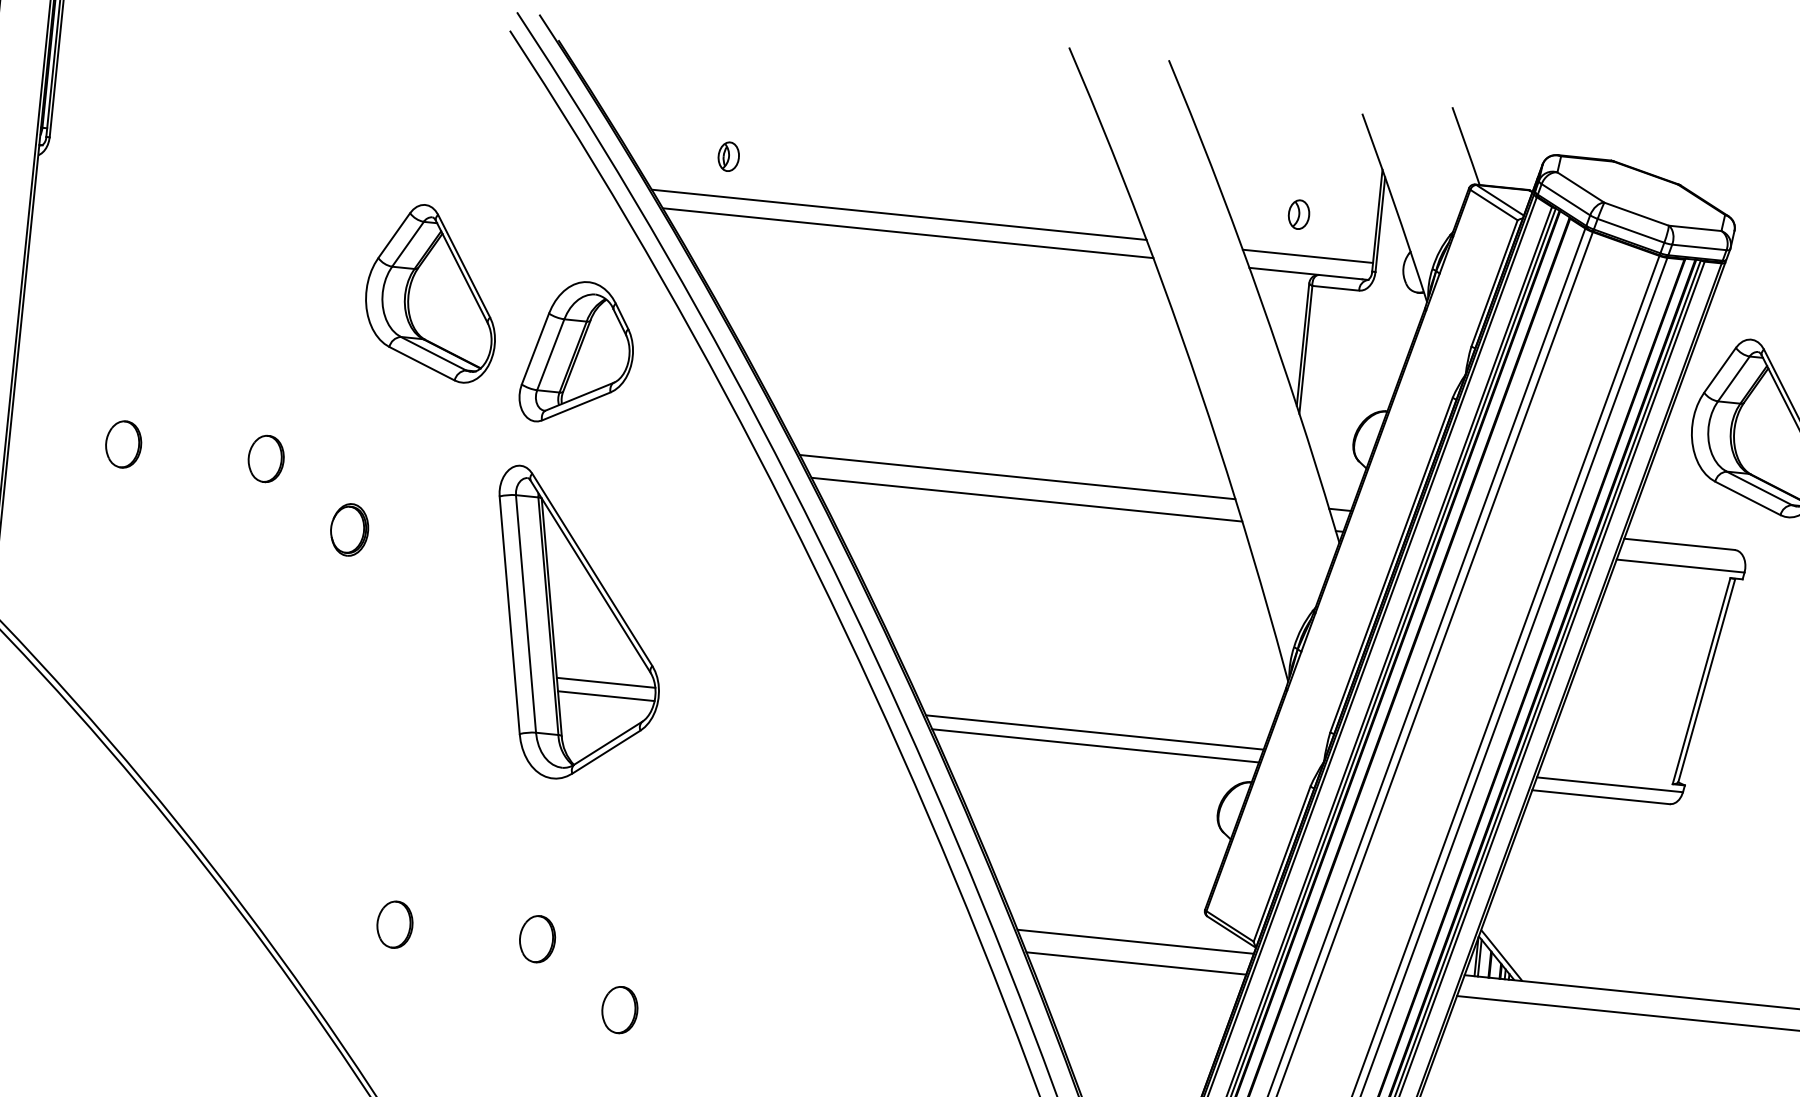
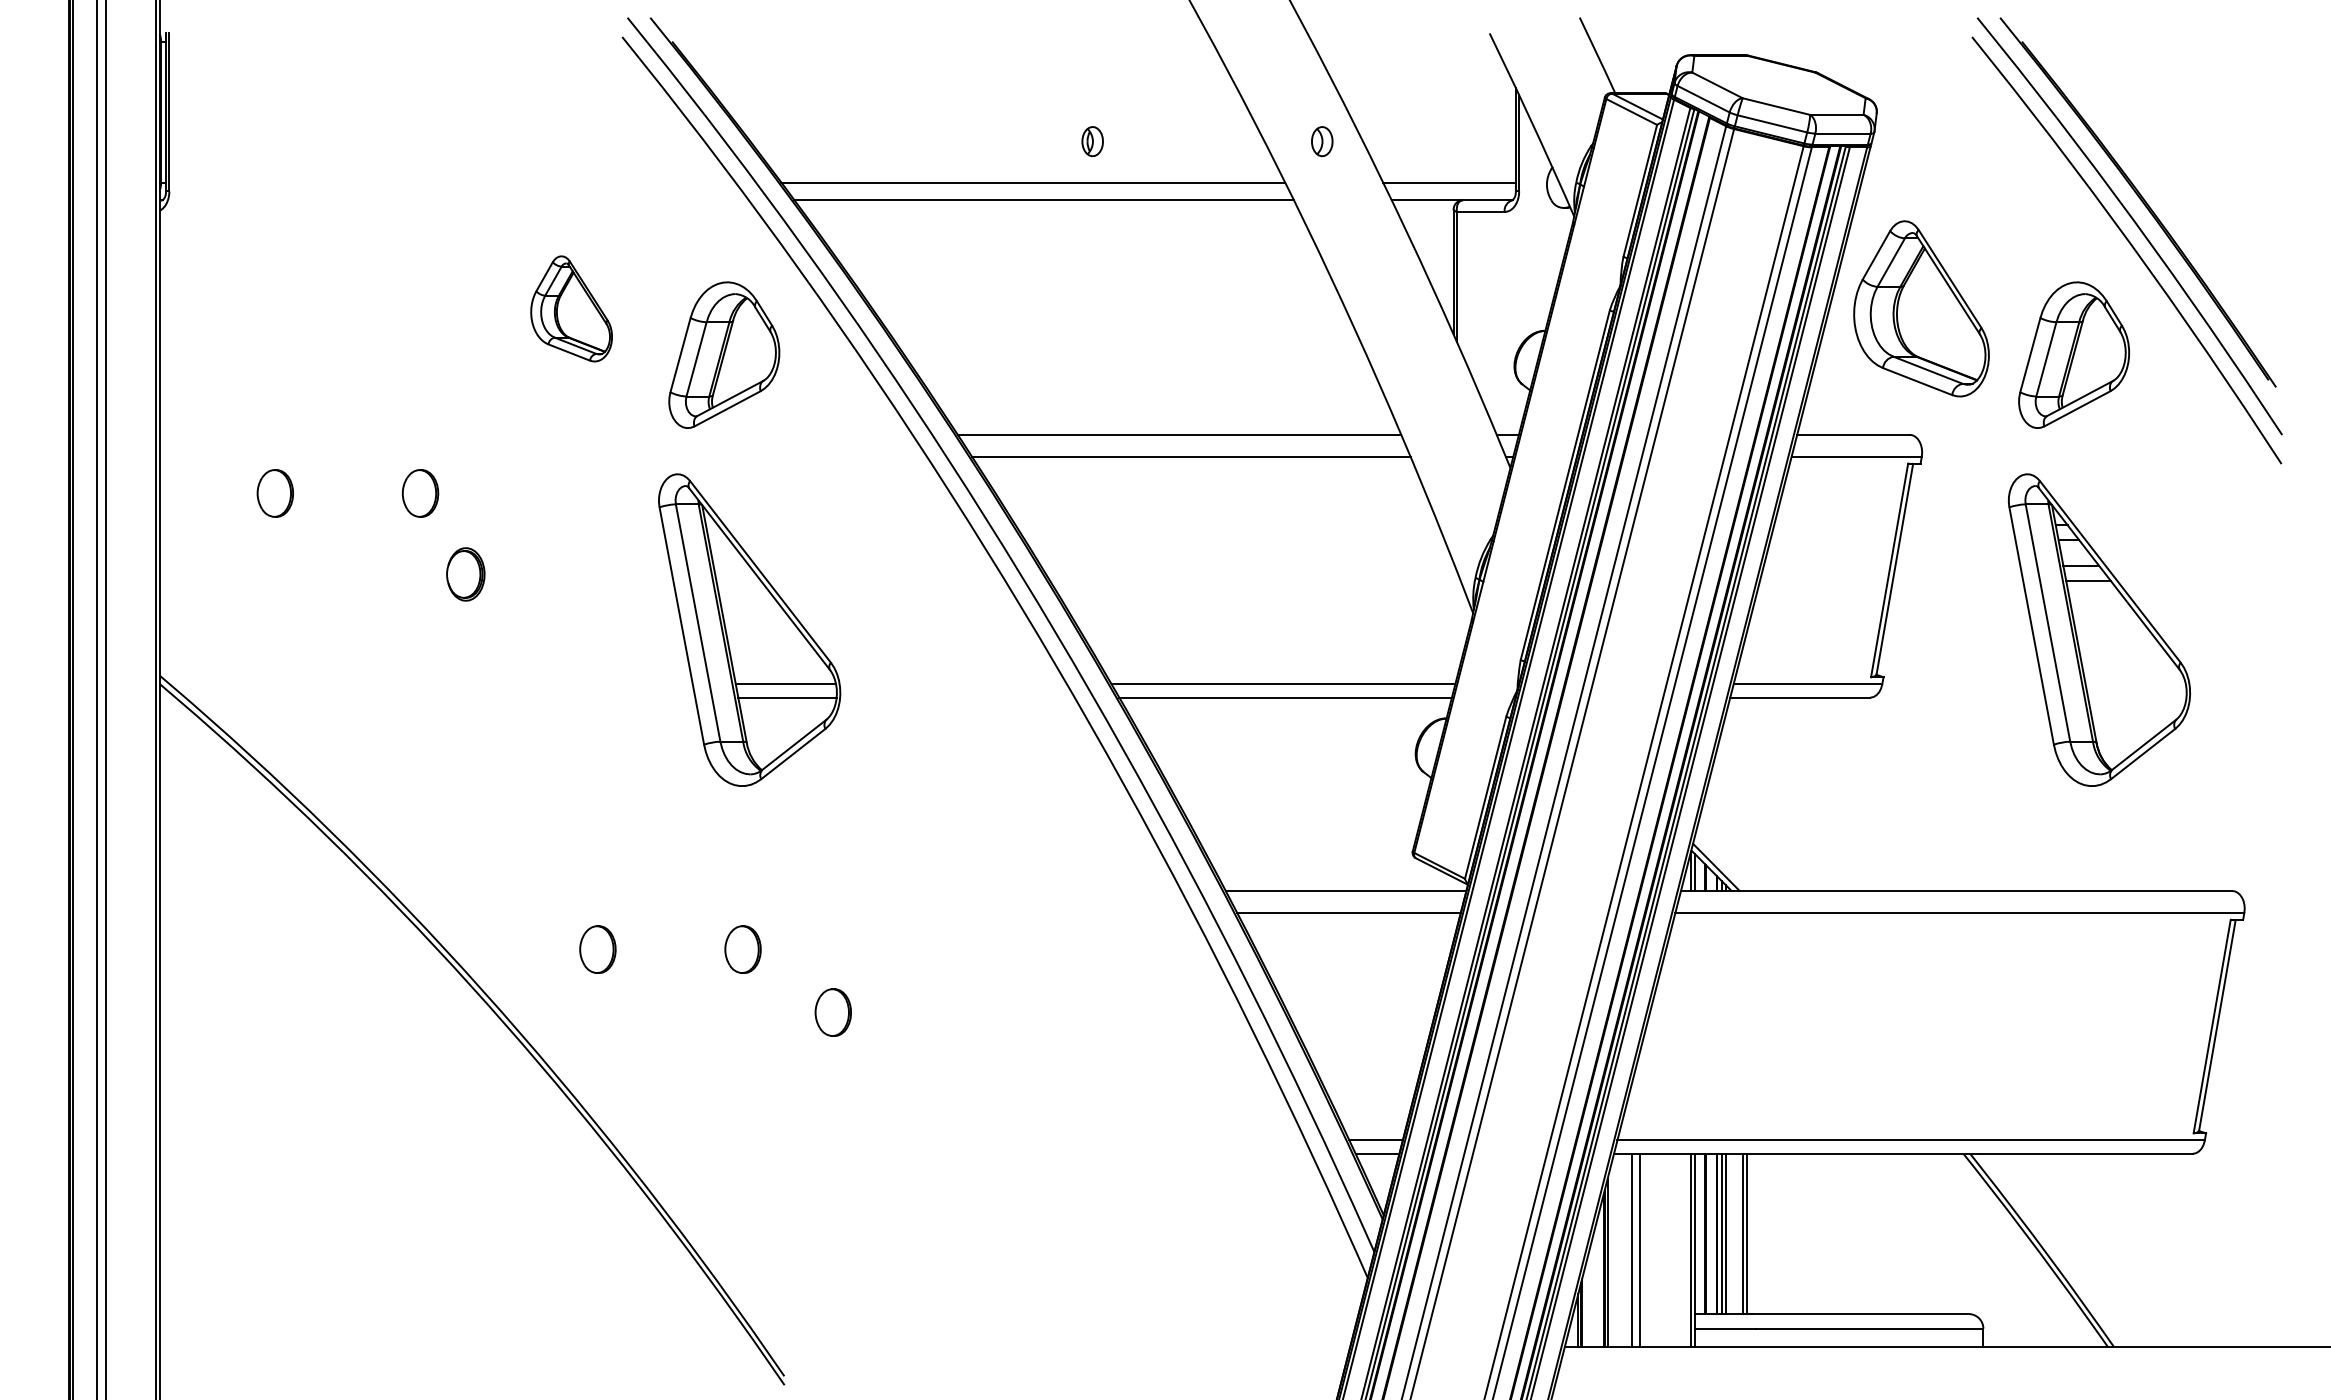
part: (728, 156) -> (1092, 141), moved
part: (1299, 214) -> (1322, 141), moved
part: (432, 292) -> (571, 308), size x0.6
part: (349, 529) -> (465, 574), moved

